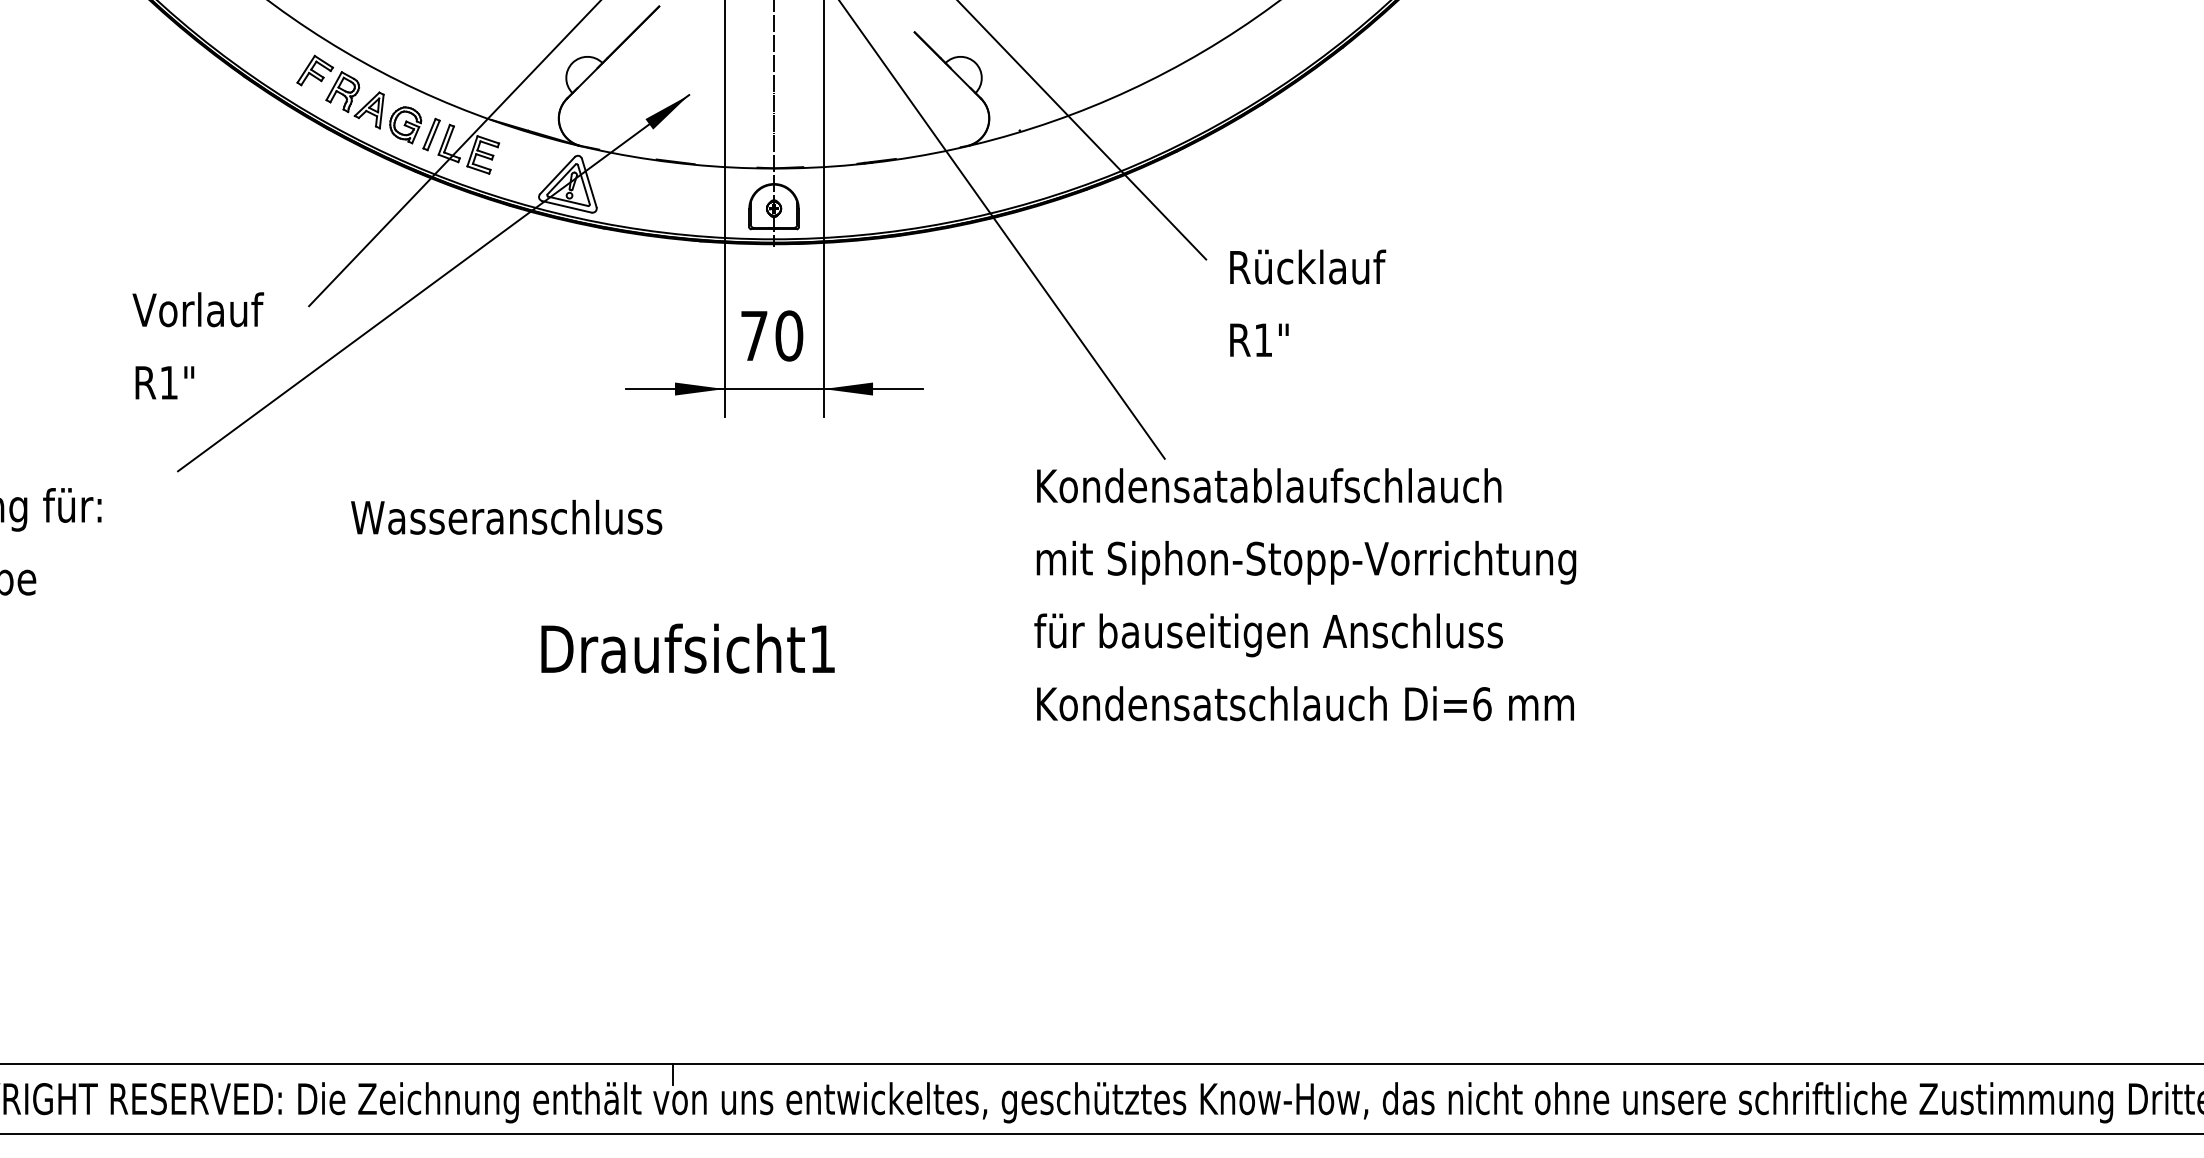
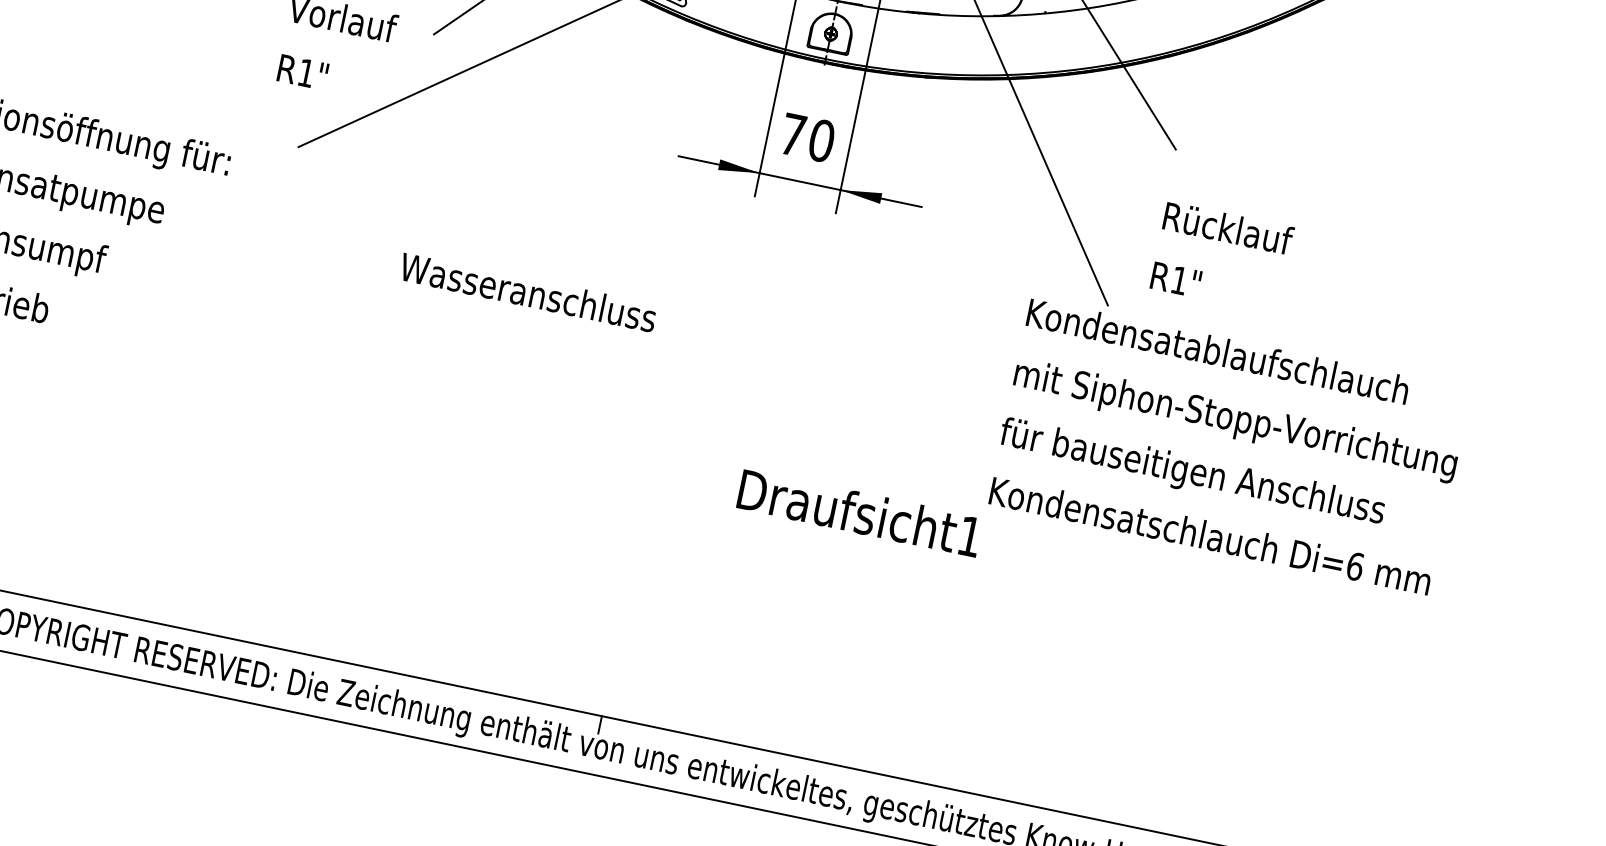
text: (1308, 302) -> (1222, 257), moved
text: (506, 516) -> (528, 291), moved
text: (1305, 594) -> (1229, 446), moved
text: (687, 648) -> (859, 512), moved

